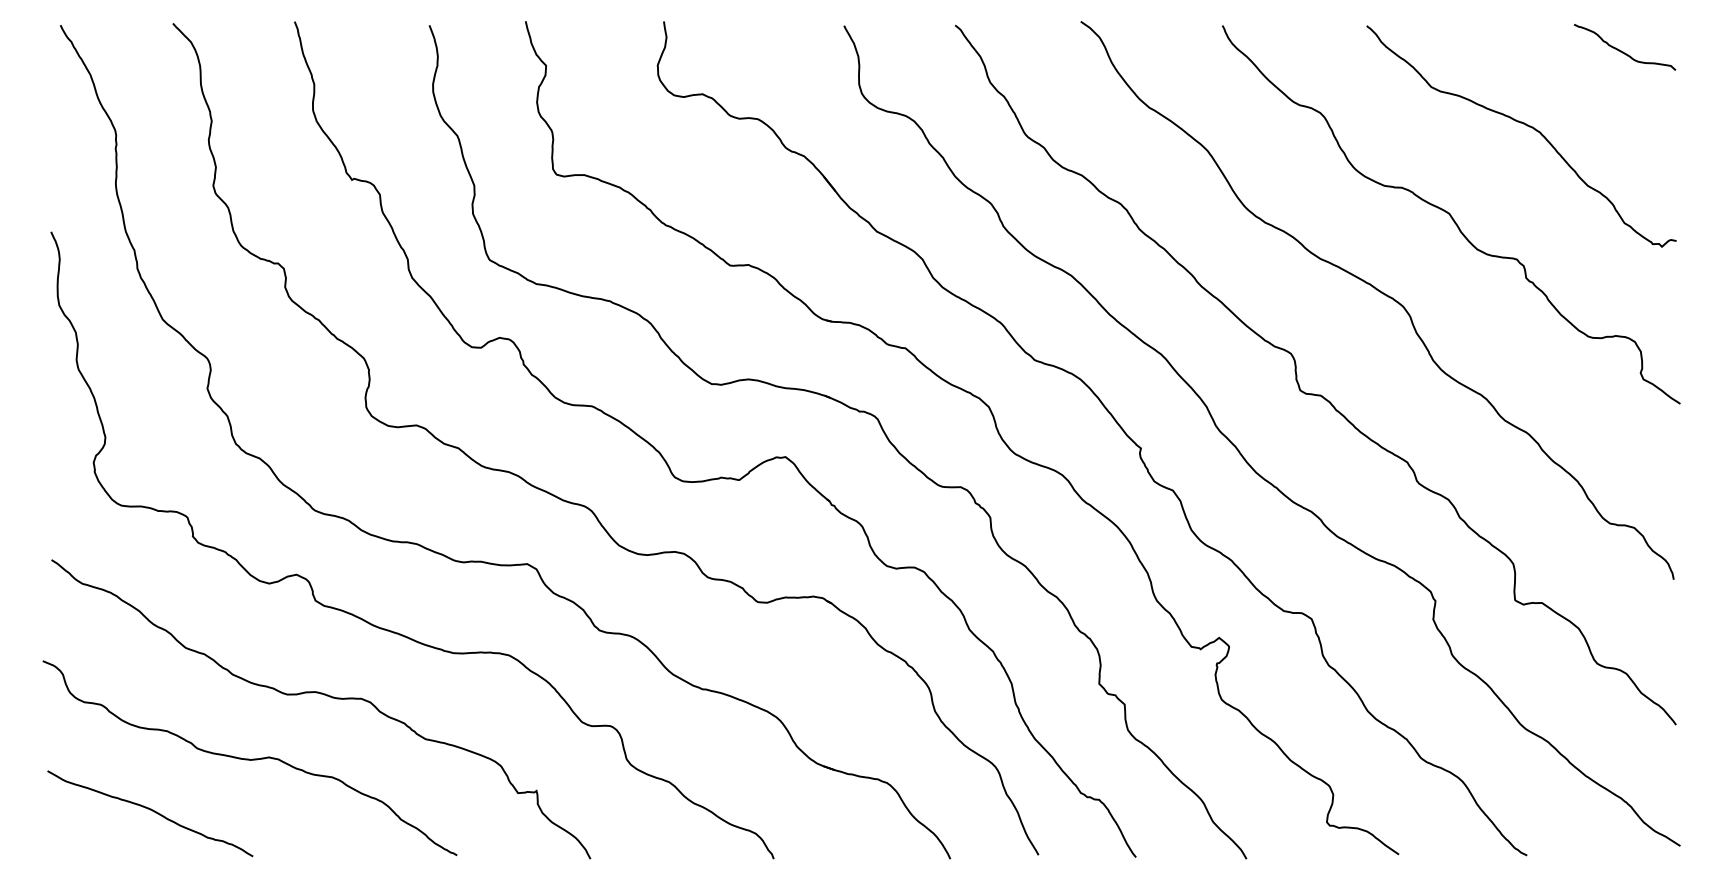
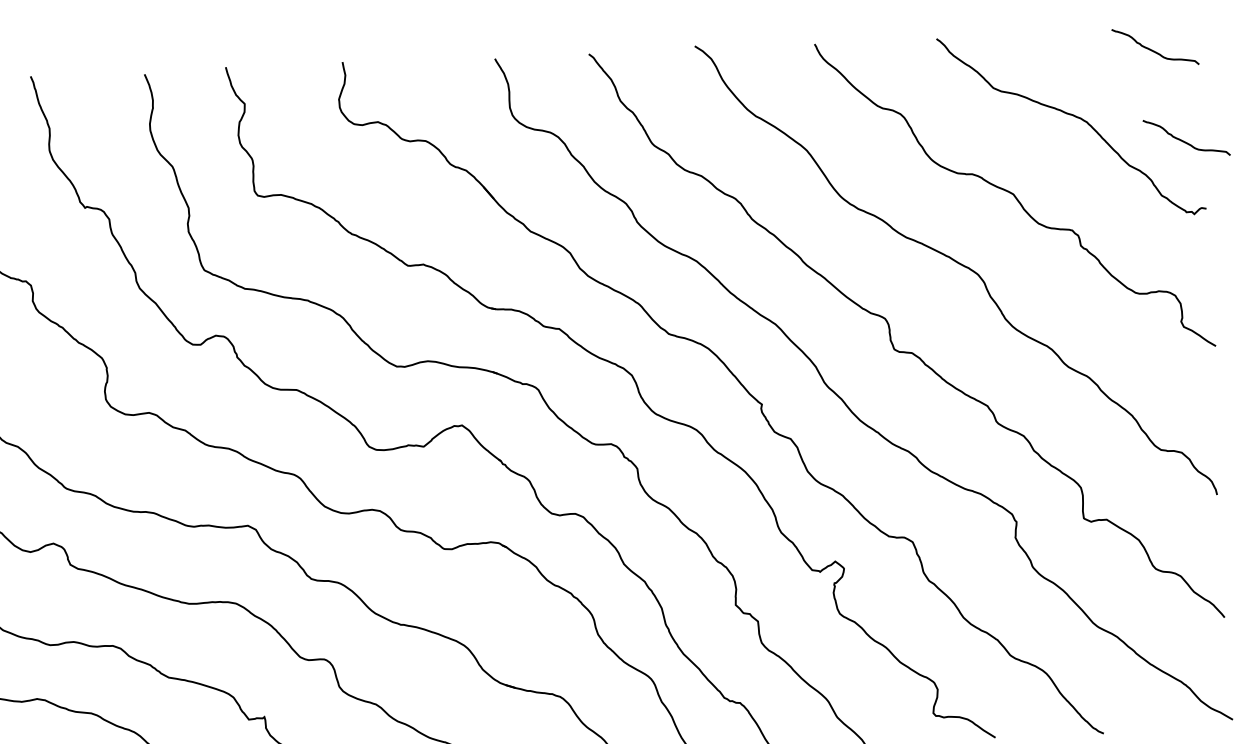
curve: (1655, 160) -> (1185, 141), added

